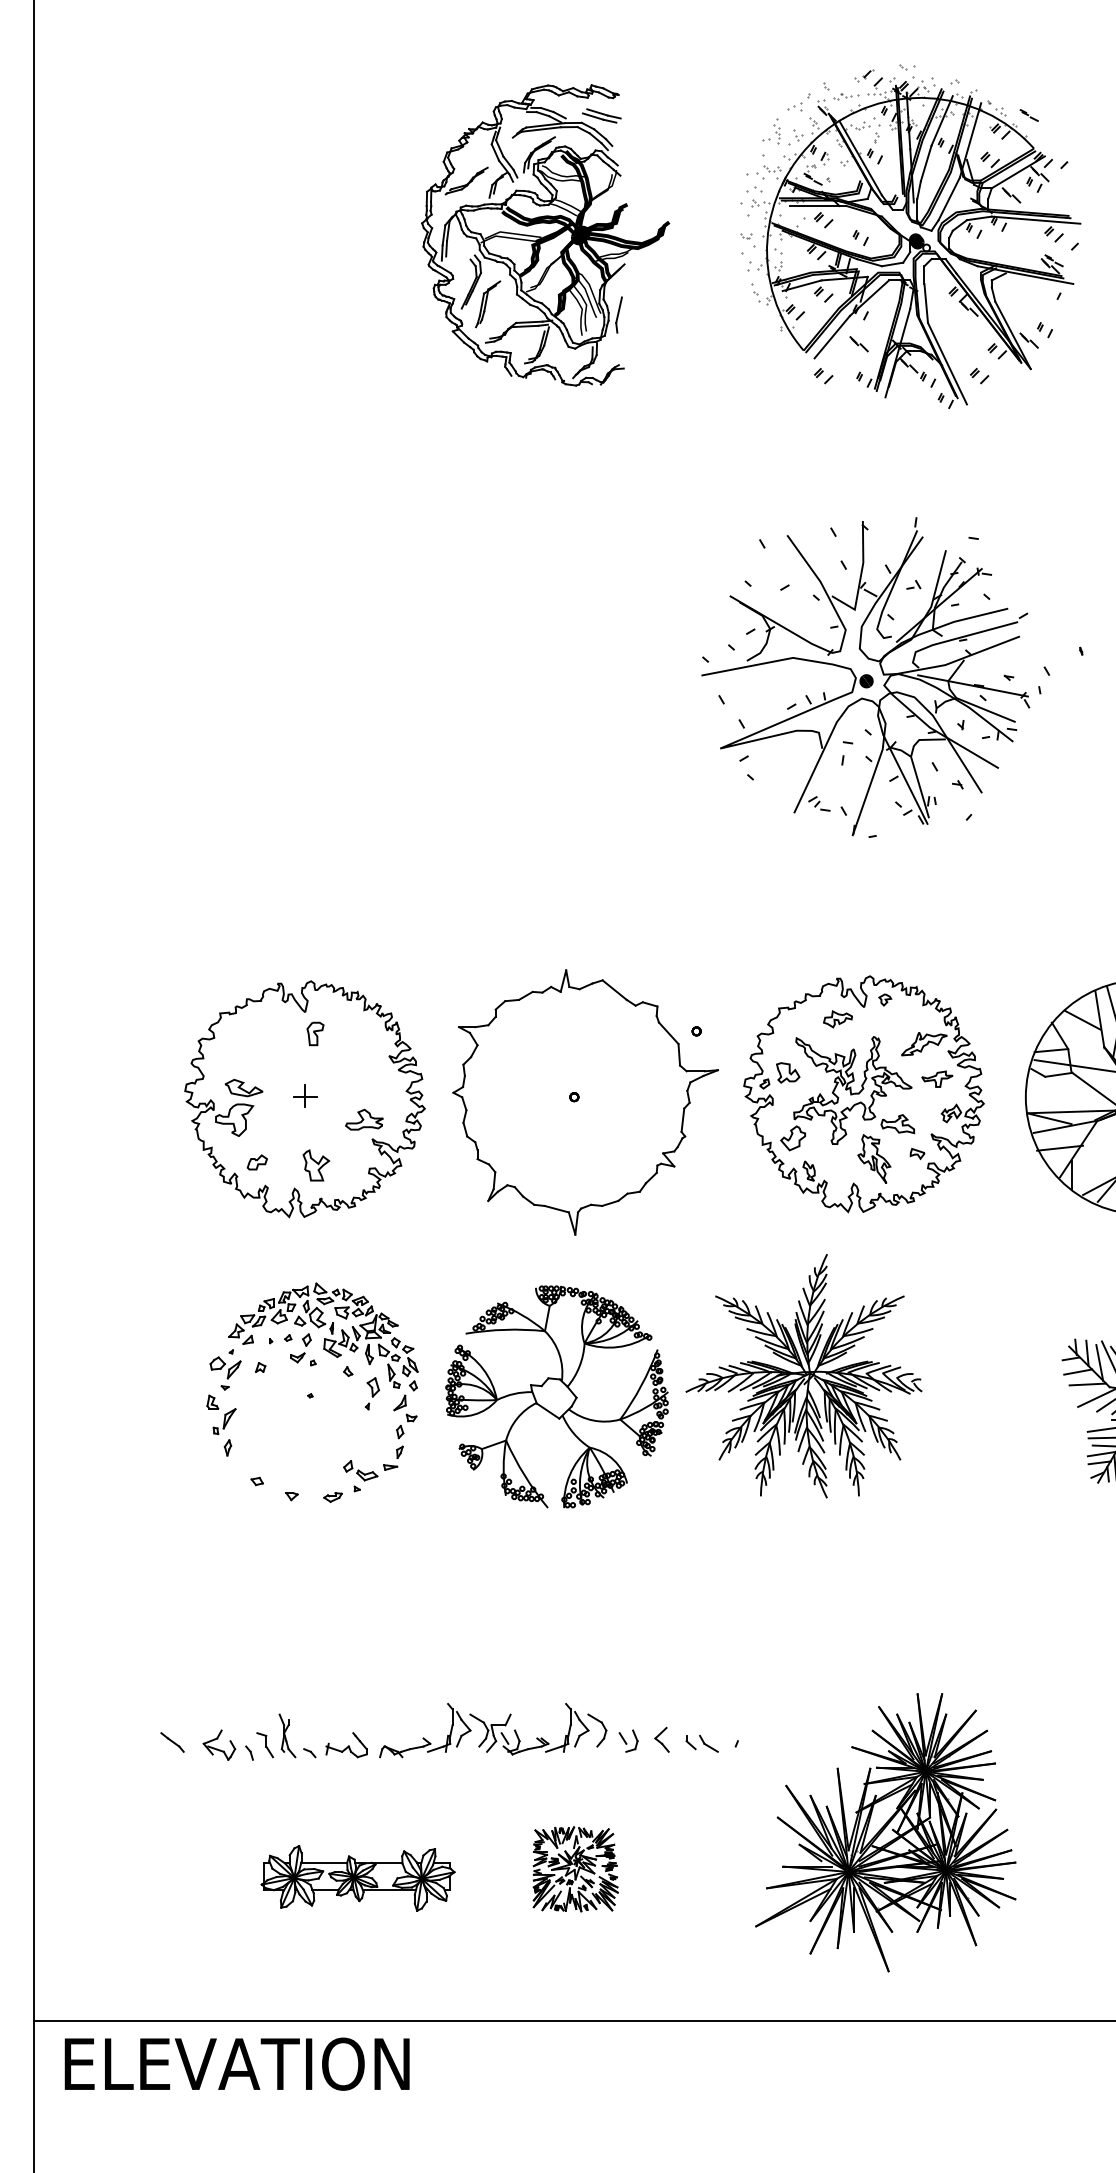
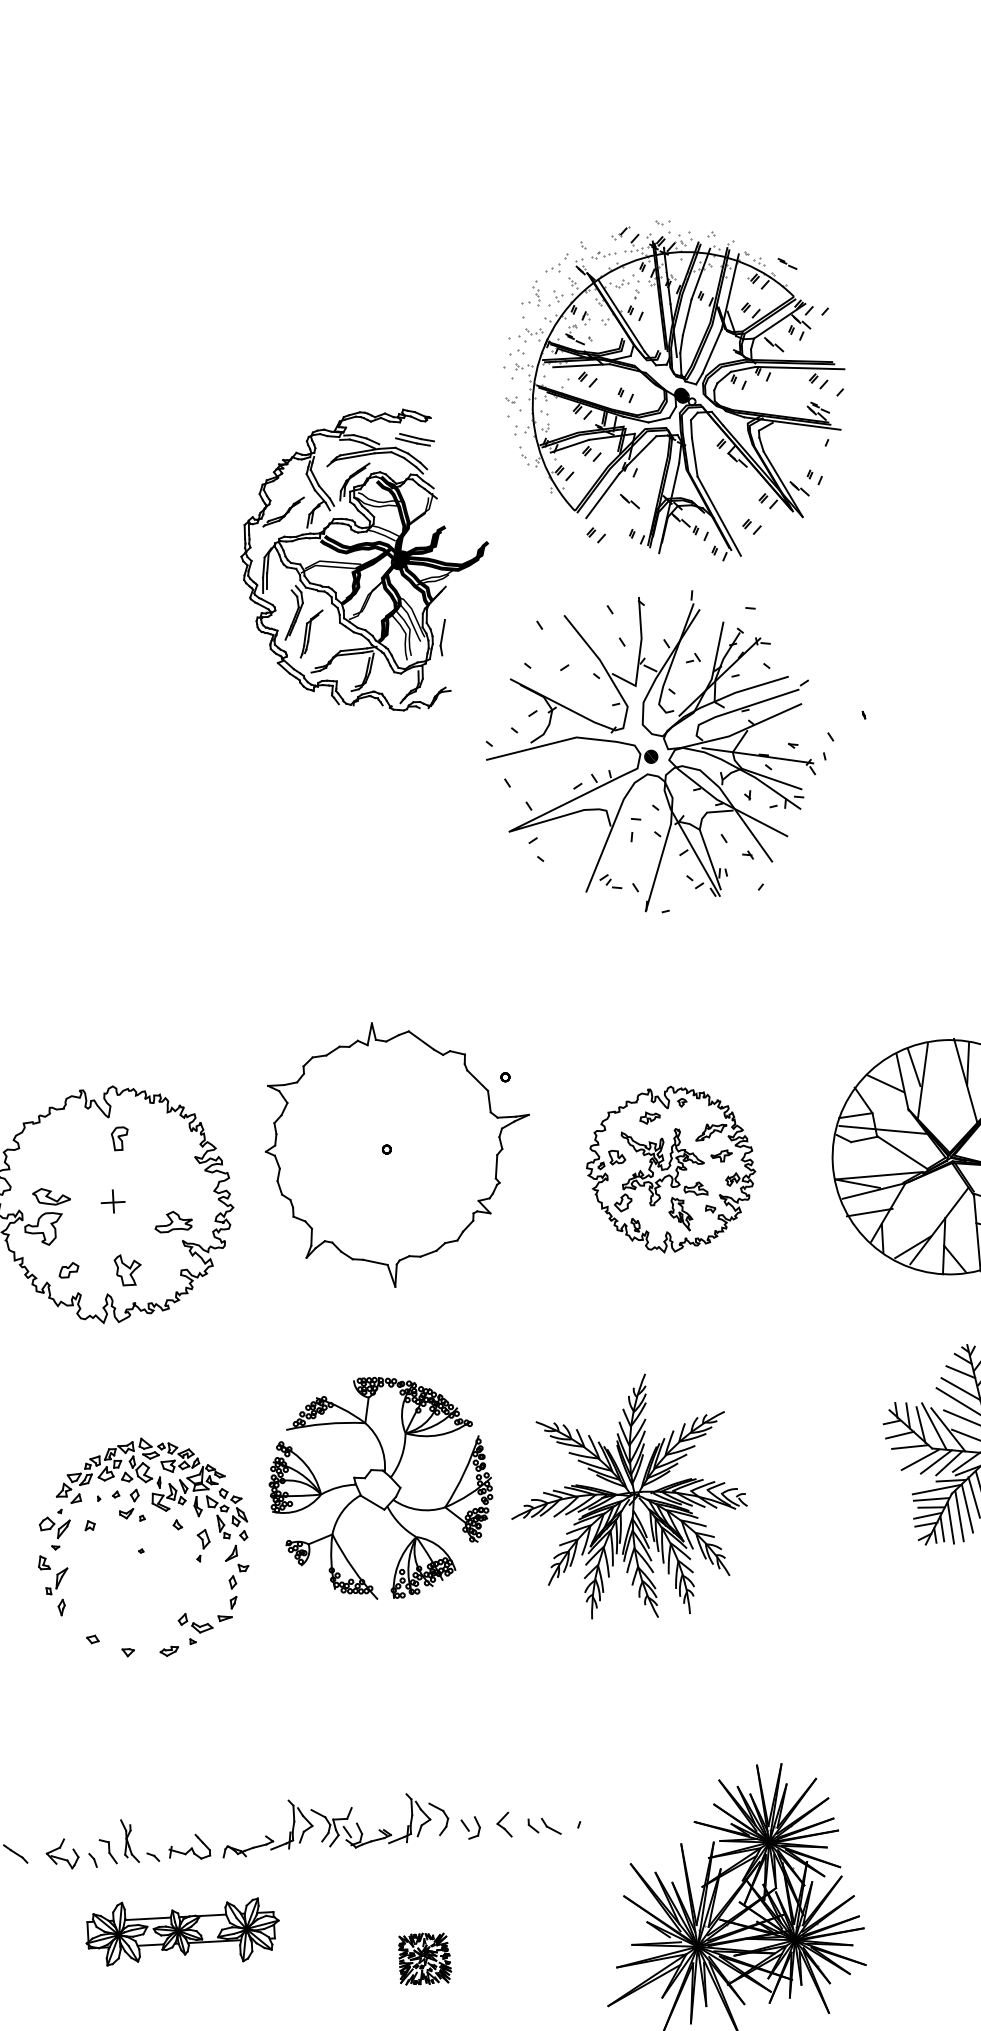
part: (545, 235) -> (365, 562), moved
part: (910, 236) -> (675, 391), moved
part: (863, 1094) -> (670, 1169), size x0.7
part: (585, 1102) -> (398, 1154), moved
part: (803, 1376) -> (628, 1497), moved
part: (312, 1392) -> (143, 1547), moved
part: (575, 1869) -> (424, 1959), size x0.6
part: (357, 1878) -> (182, 1932), moved

